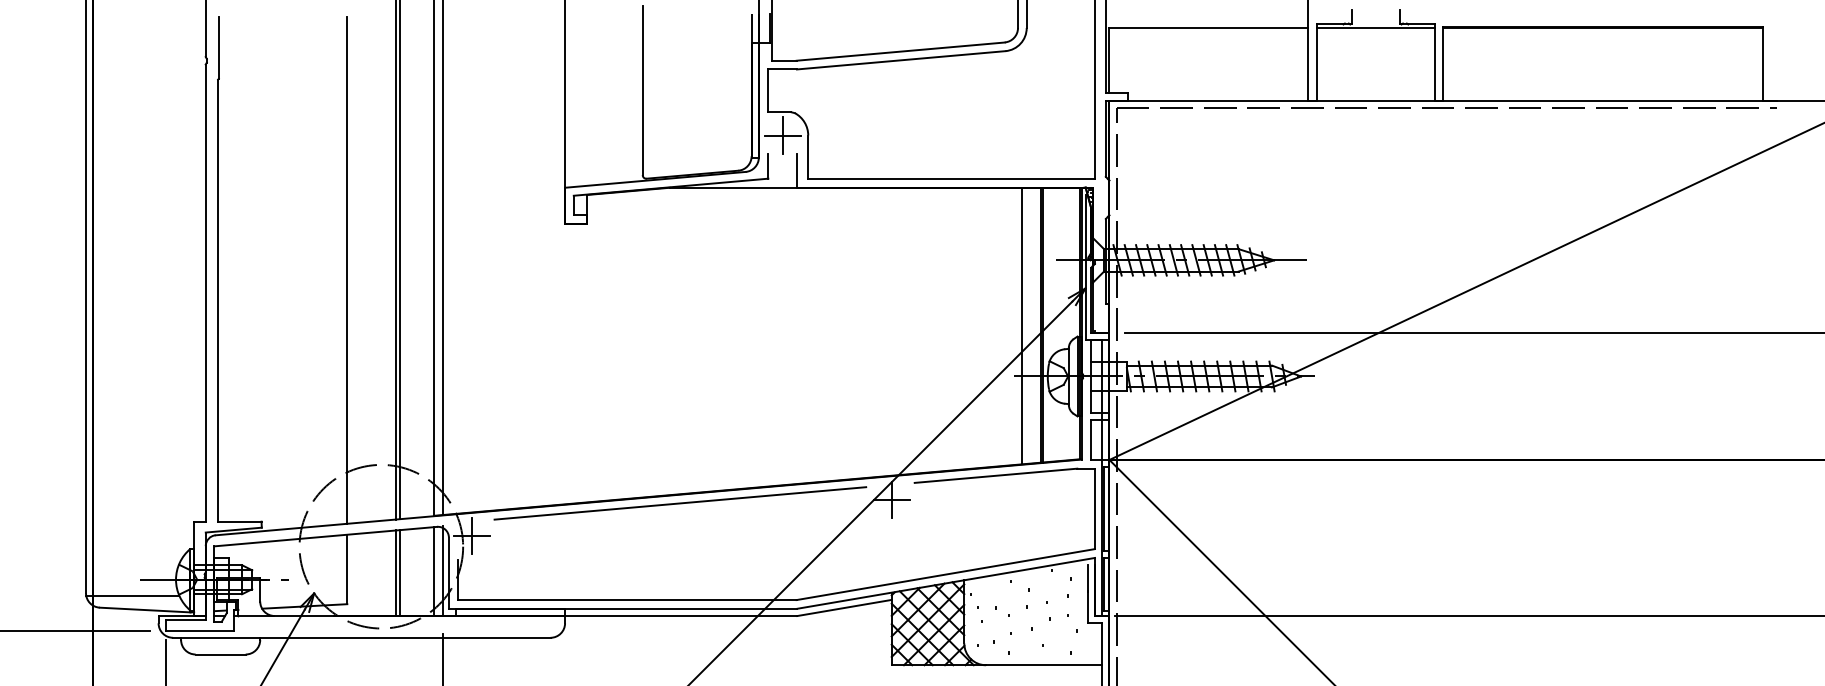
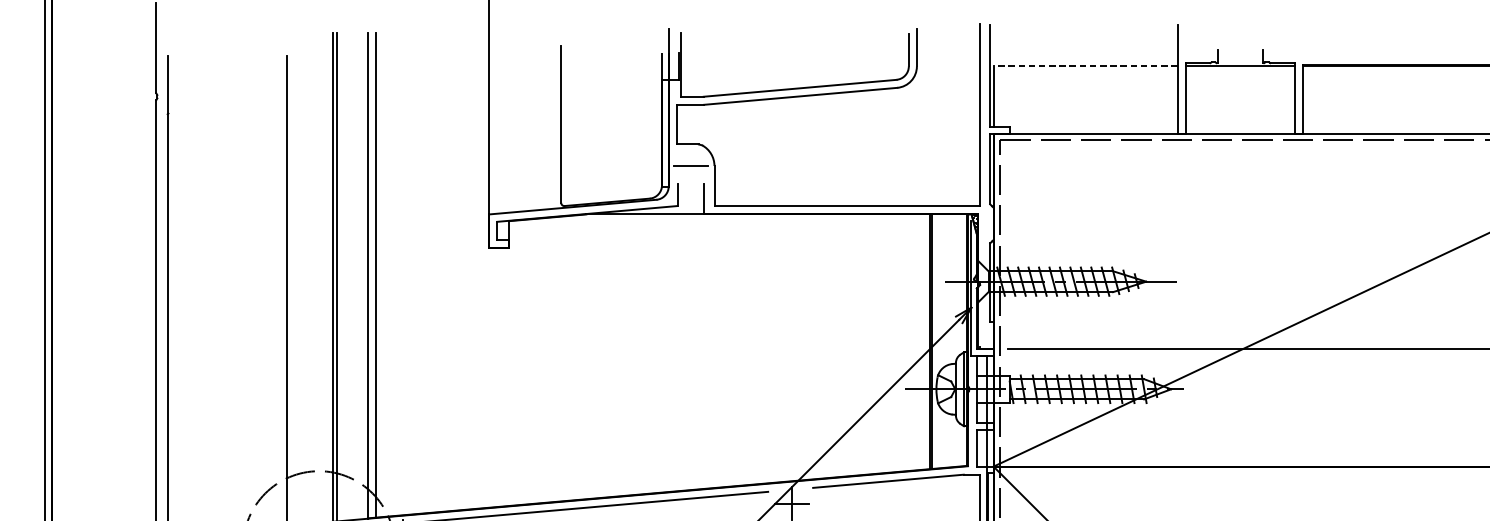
line: (1208, 28) -> (1085, 66), solid -> dashed
line: (782, 135) -> (690, 166), removed
line: (1022, 325) -> (913, 342), removed

